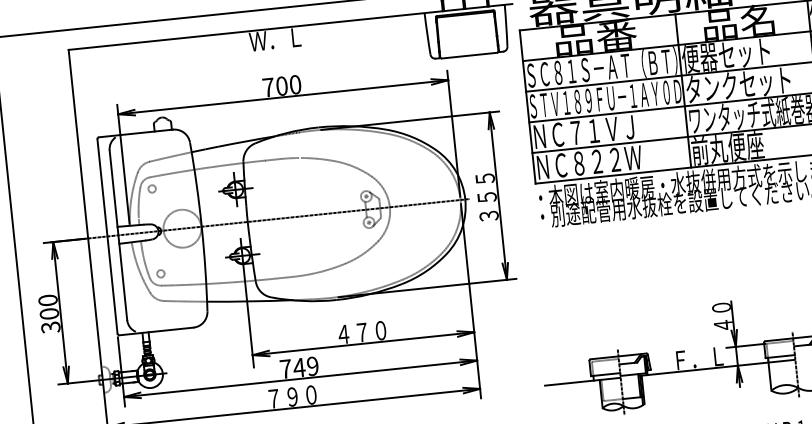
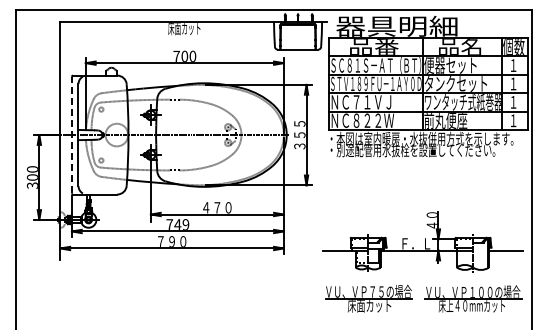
text: (276, 41) -> (184, 29), Ｗ．Ｌ -> 床面カット
line: (106, 235) -> (71, 134), solid -> dashed

